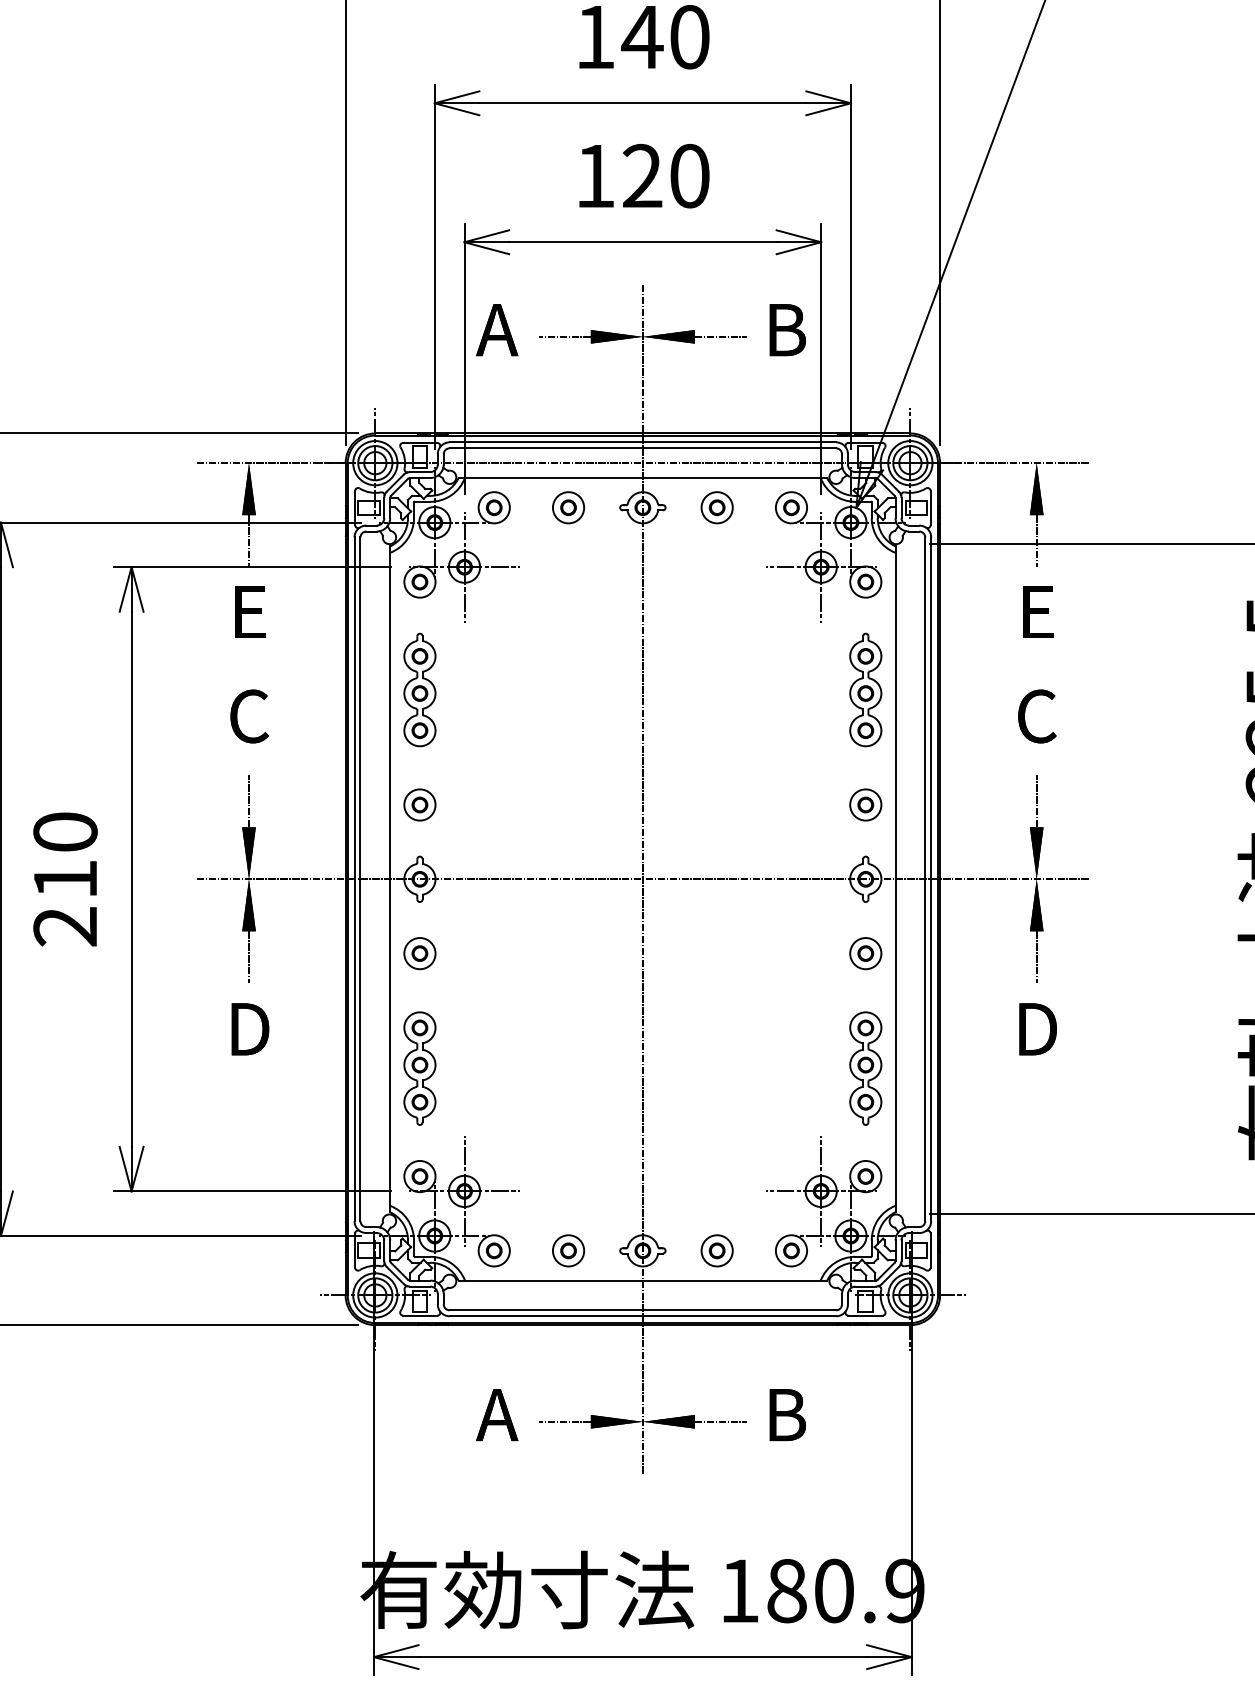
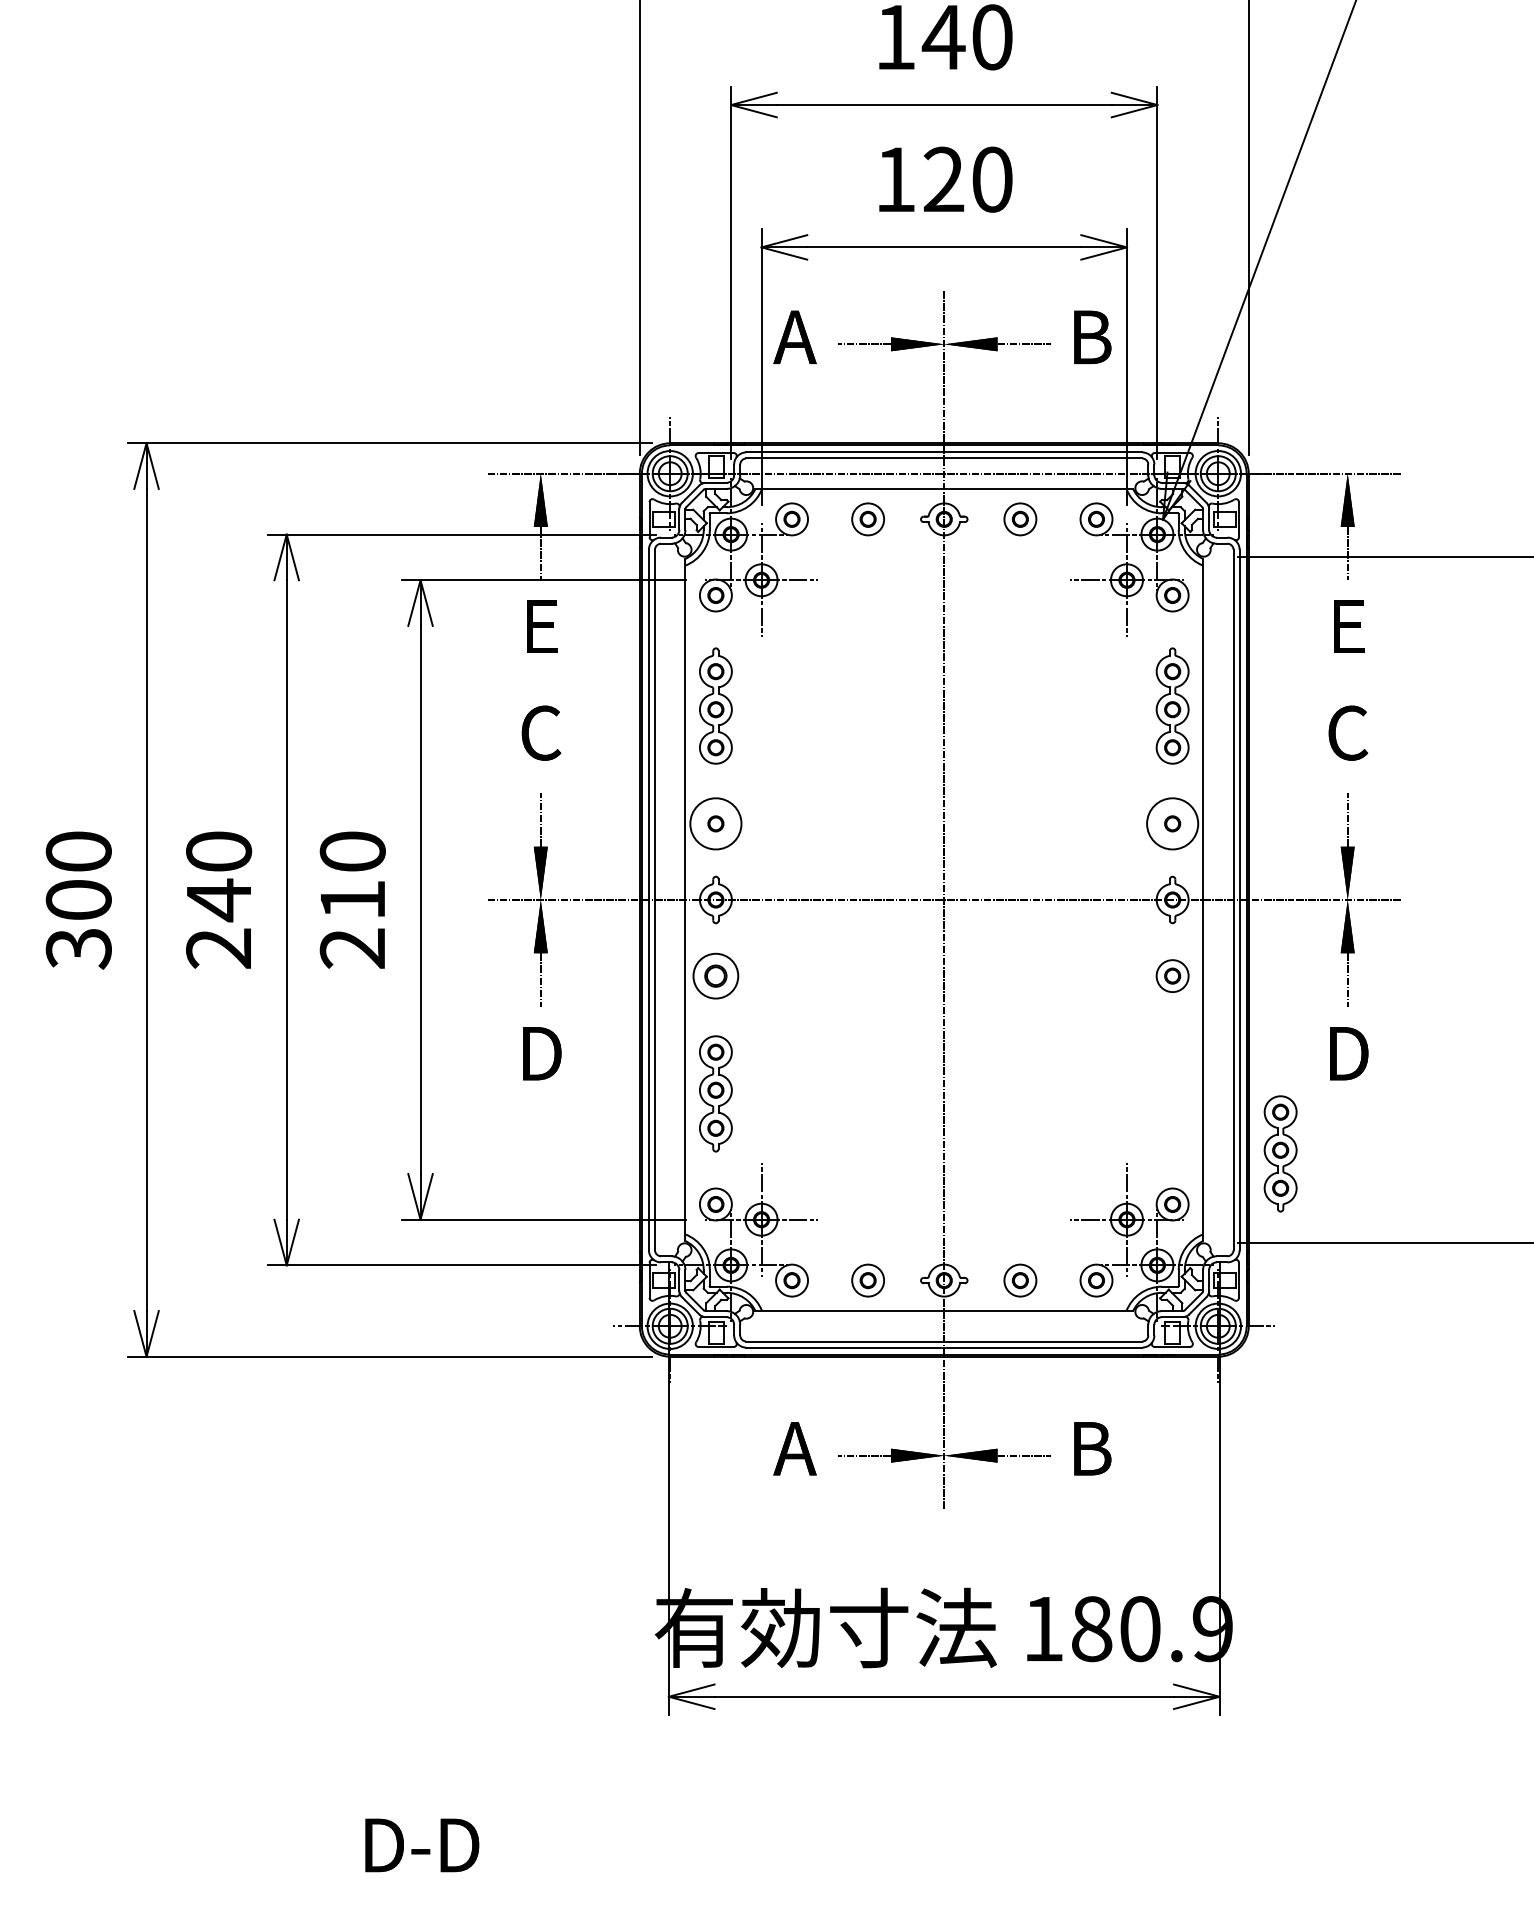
circle: (419, 804) -> (715, 823), size x1.6
circle: (865, 804) -> (1172, 823), size x1.6
part: (419, 953) -> (715, 975), size x1.4
part: (865, 1068) -> (1280, 1153), moved

